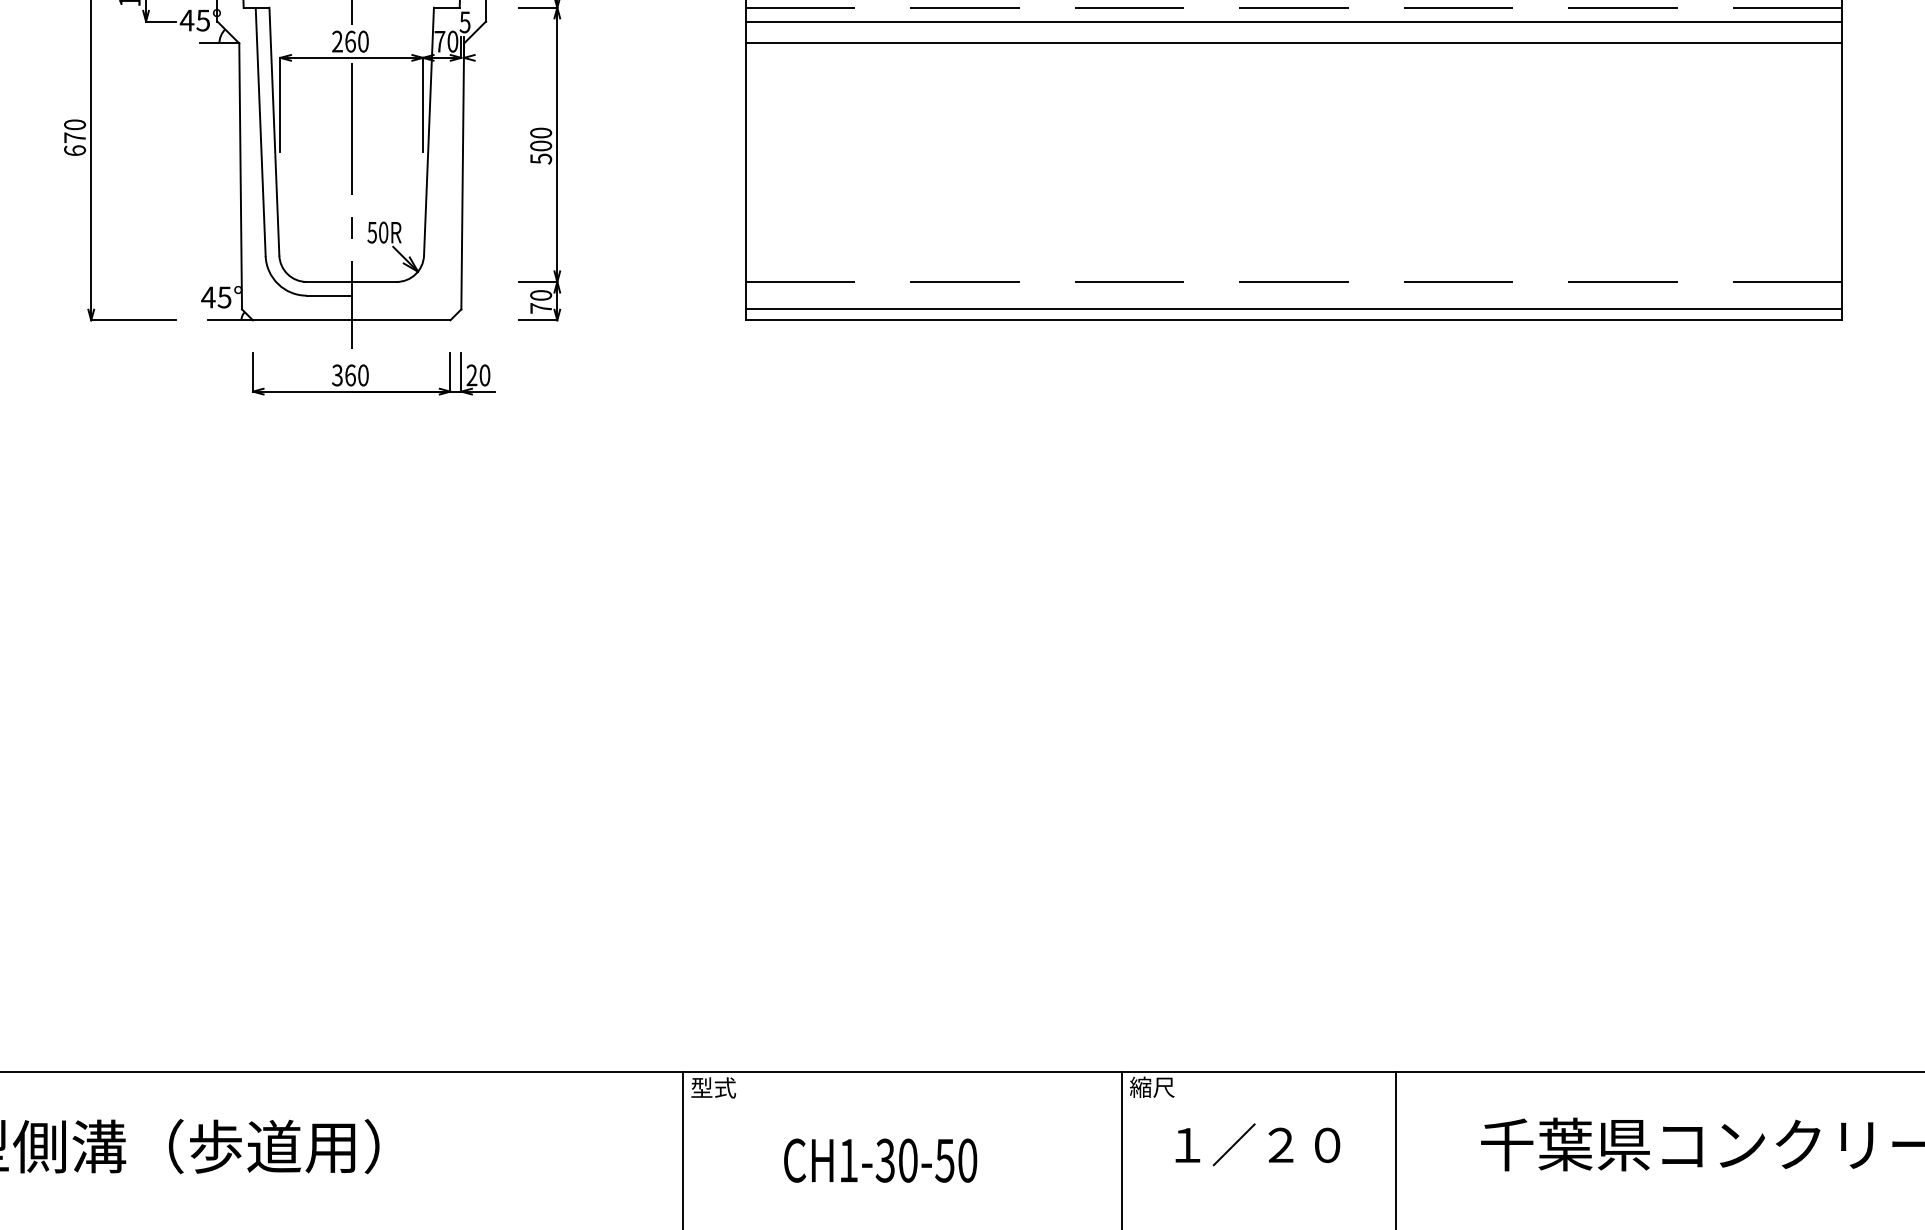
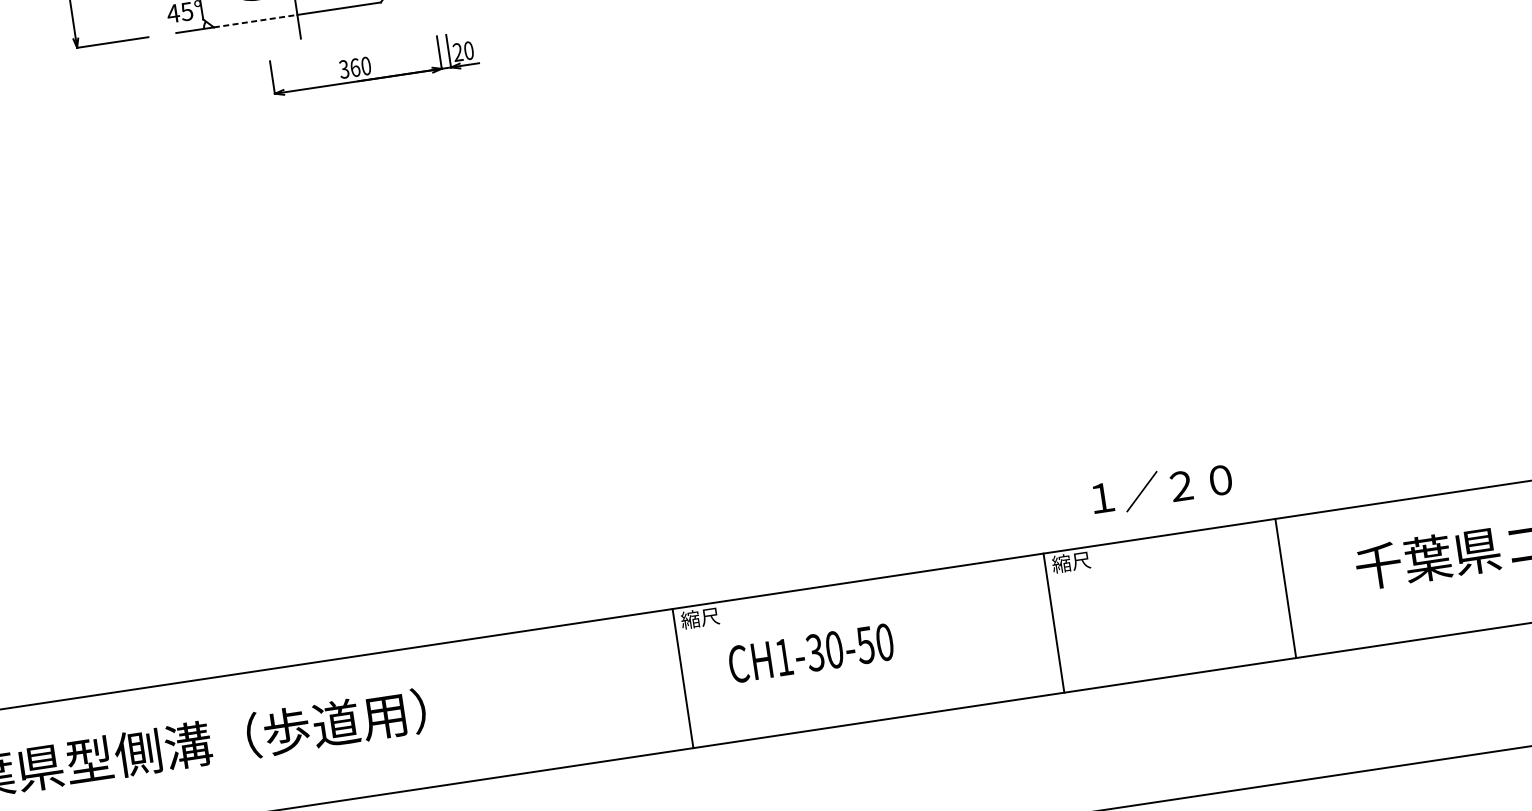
line: (302, 320) -> (255, 21), solid -> dashed
part: (373, 373) -> (374, 63), moved
text: (713, 1087) -> (700, 617), 型式 -> 縮尺
text: (1257, 1144) -> (1161, 488), moved
text: (880, 1160) -> (811, 653), moved

